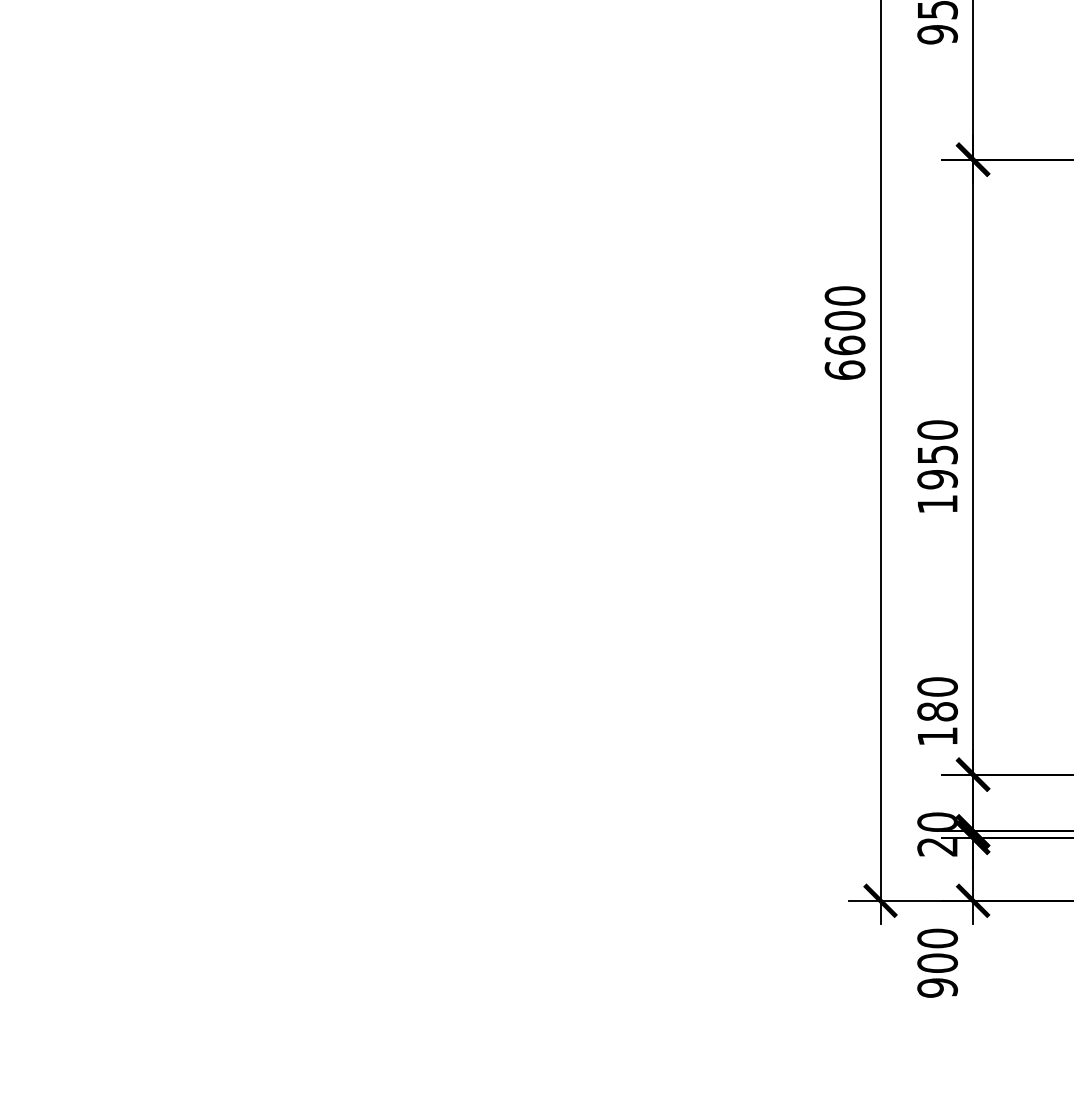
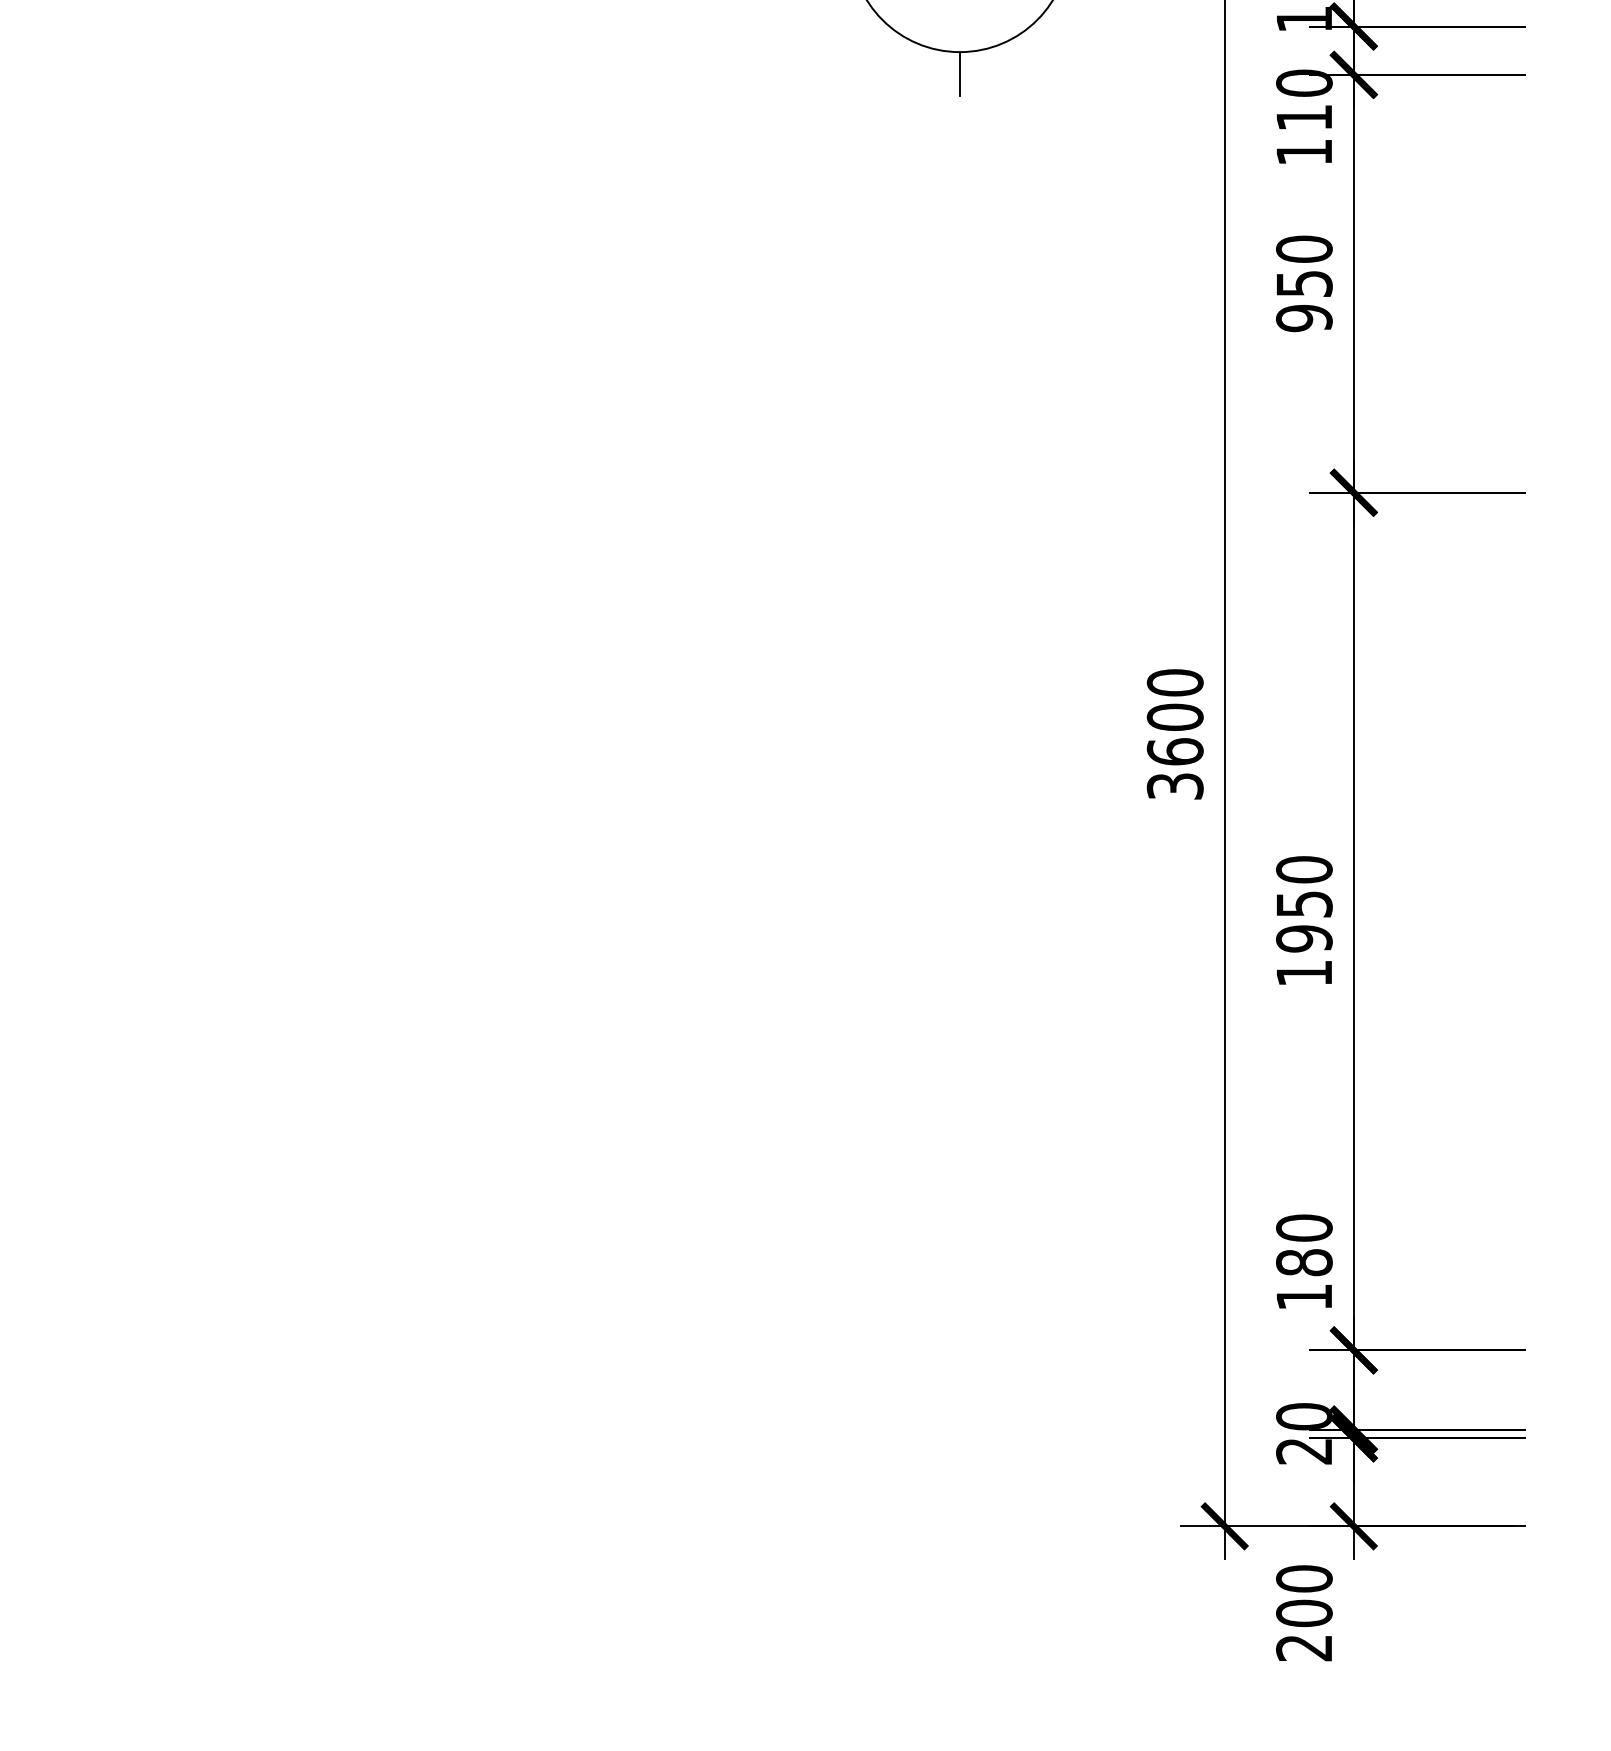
text: (844, 369) -> (1174, 785), 6600 -> 3600
text: (937, 987) -> (1304, 1647), 900 -> 200

